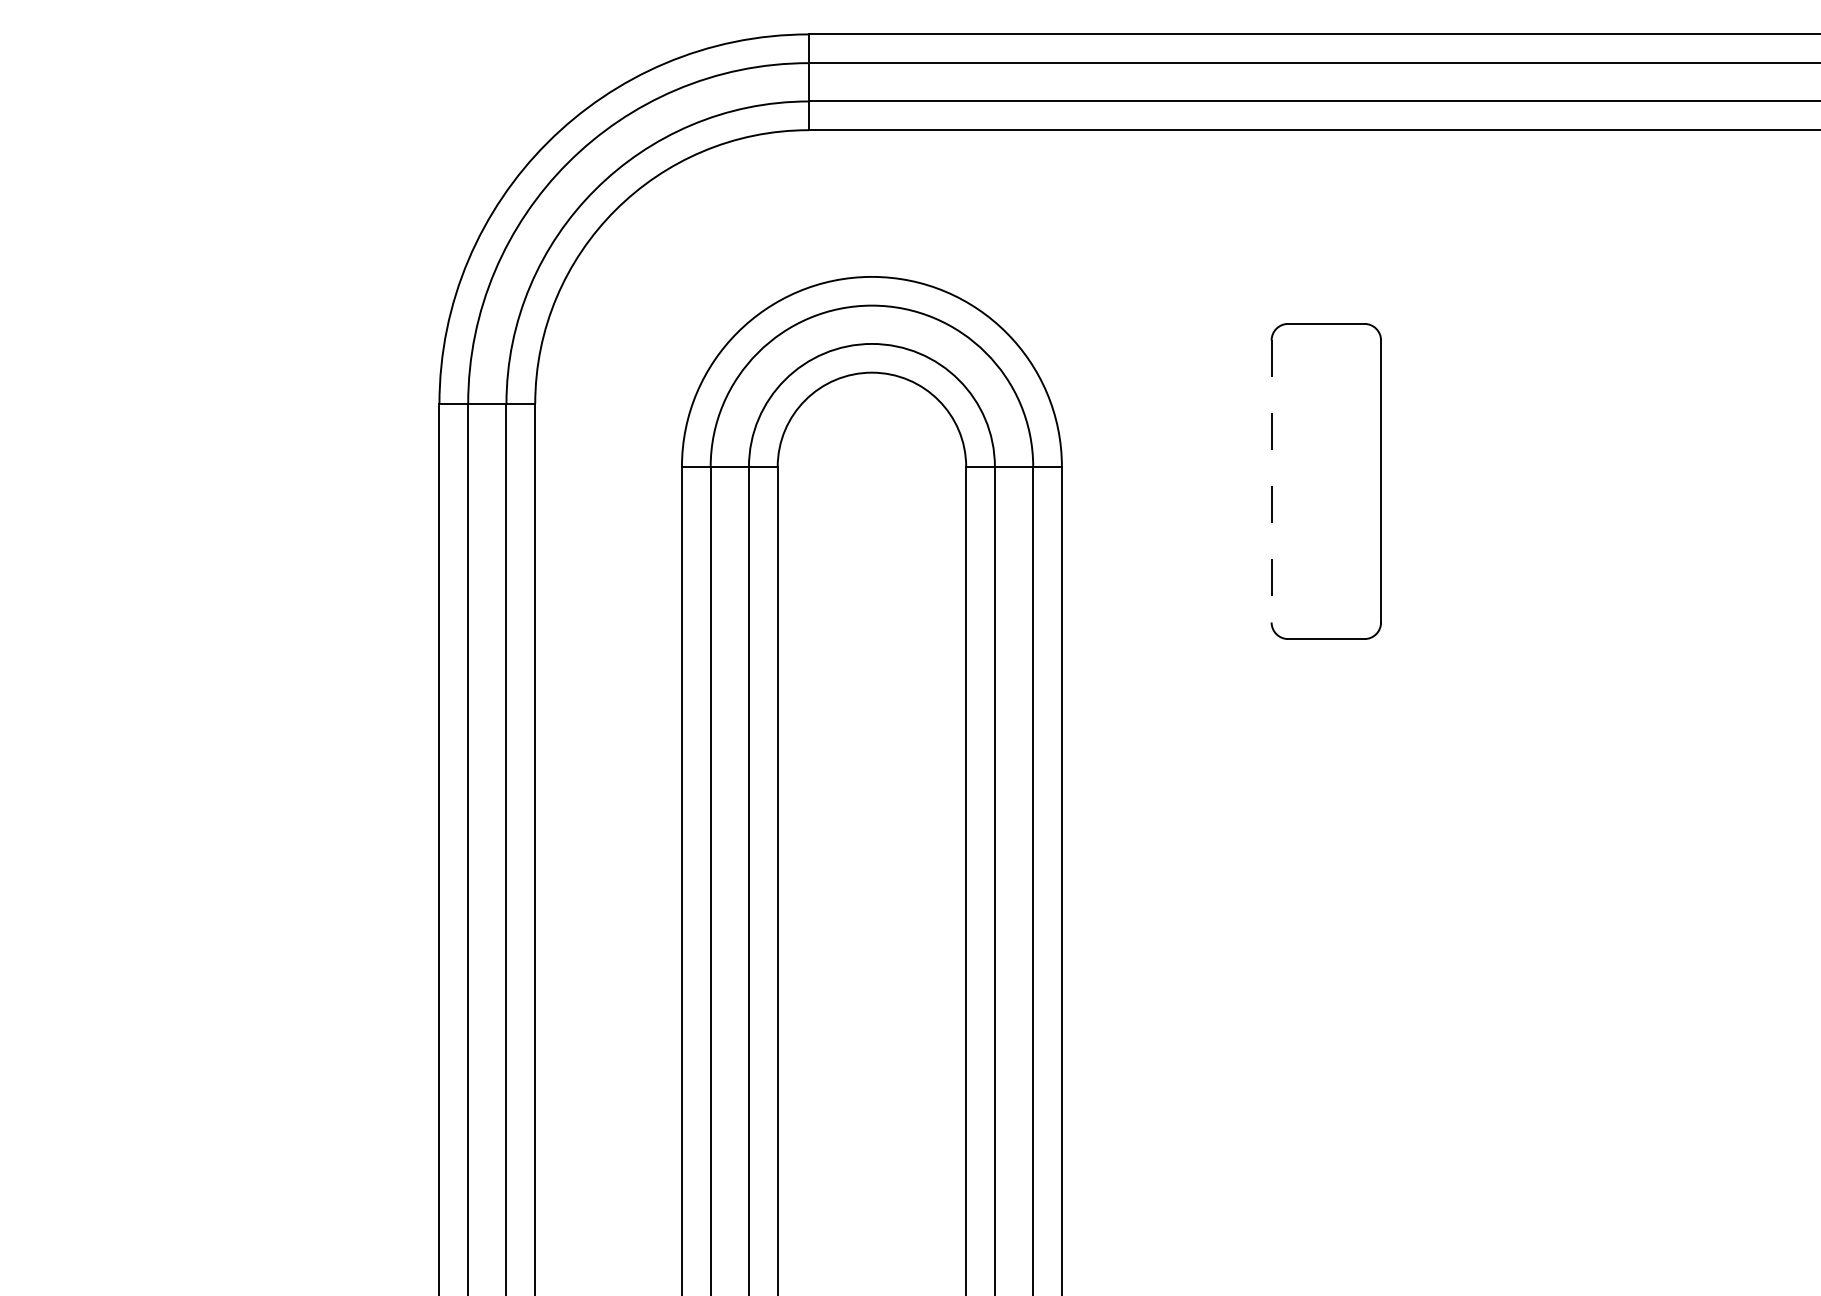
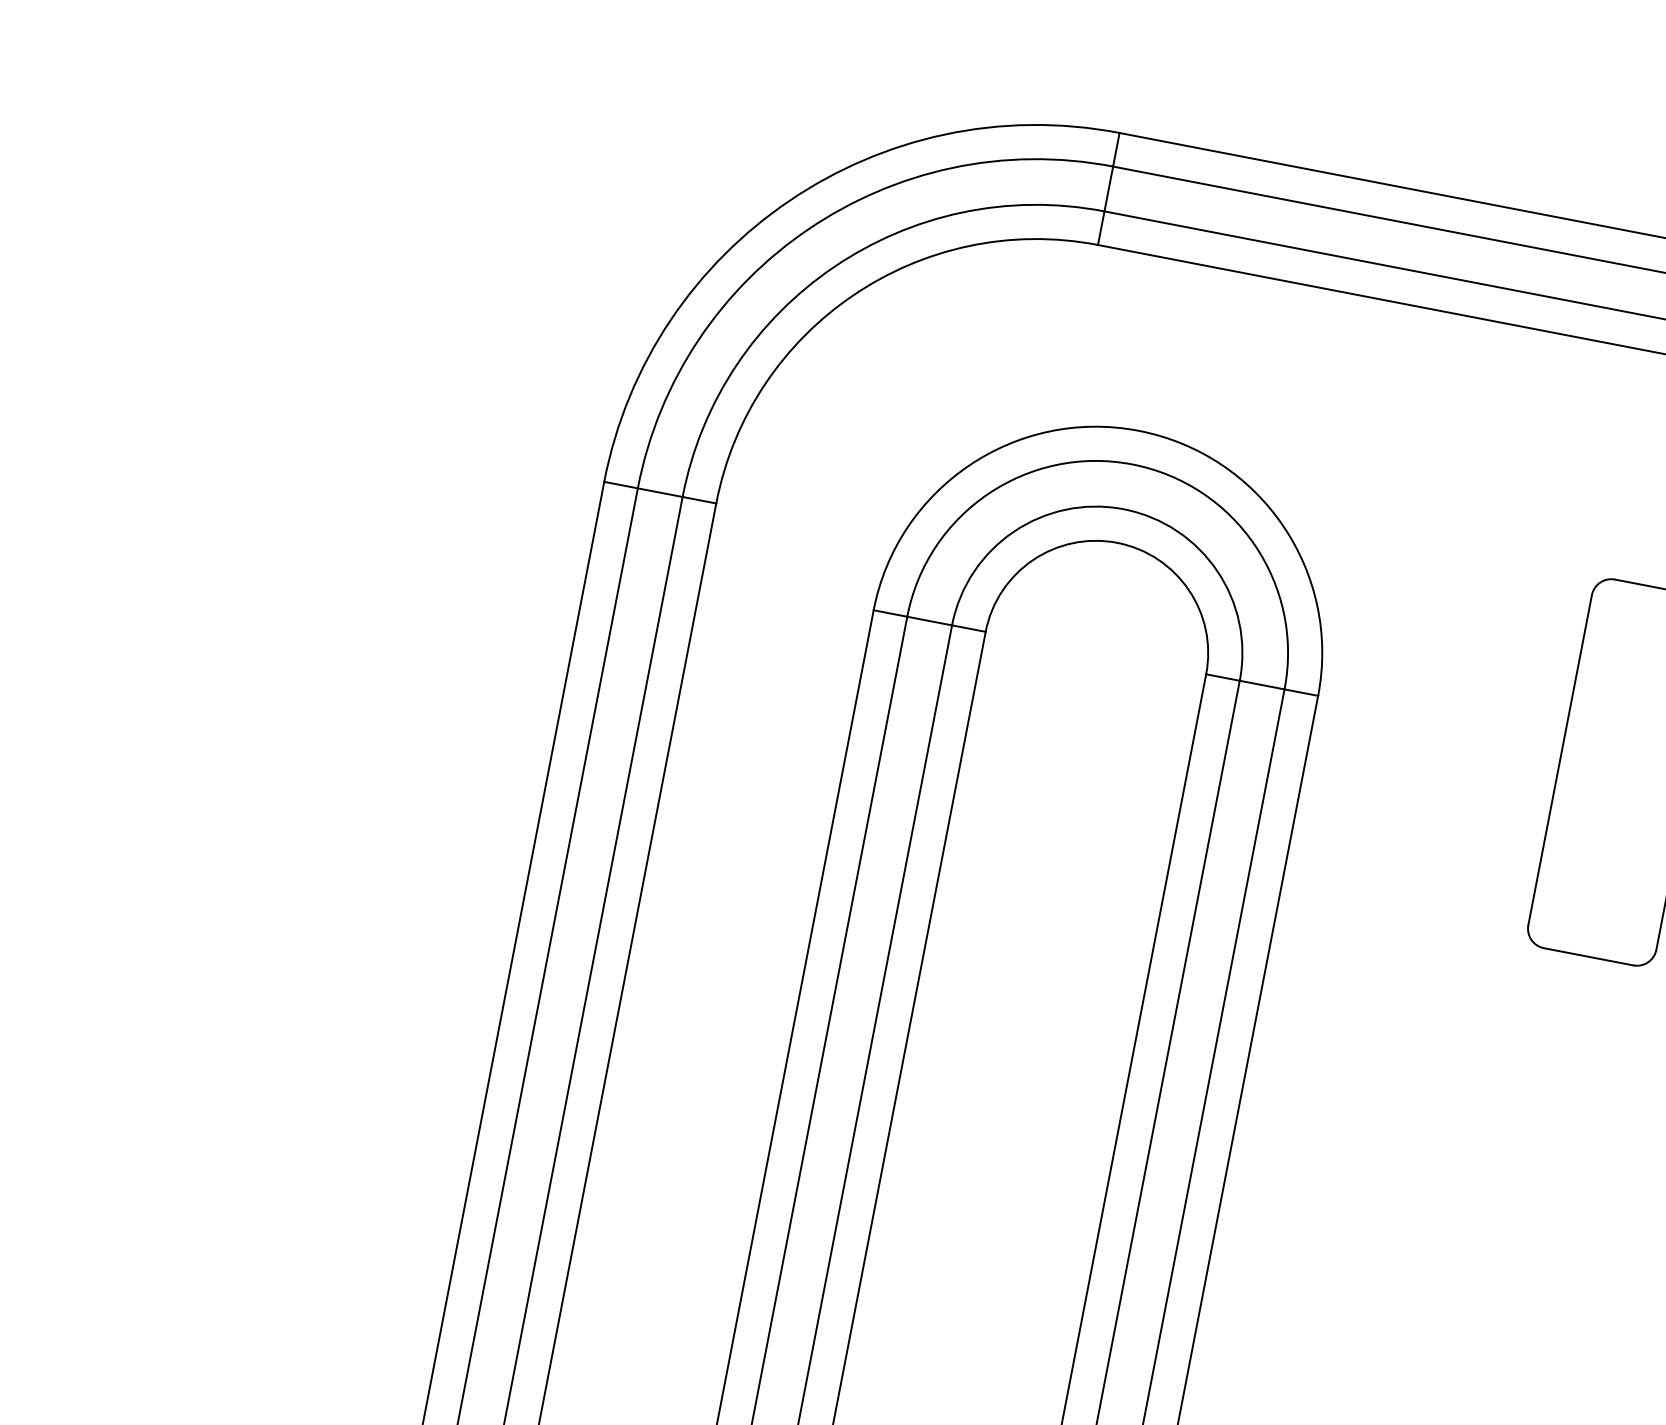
line: (1271, 481) -> (1560, 760), dashed -> solid

